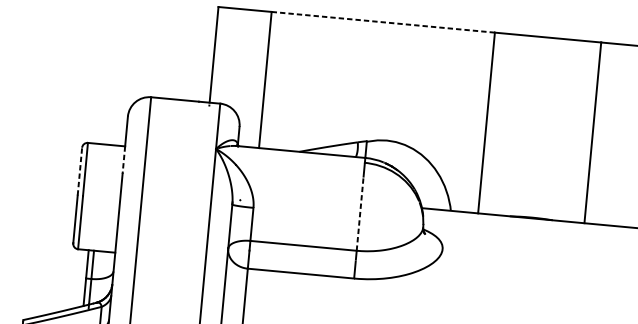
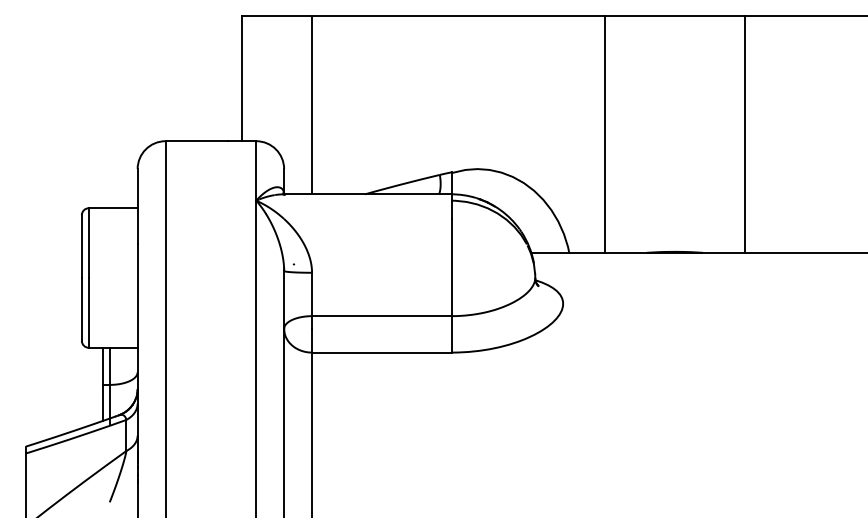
line: (384, 22) -> (459, 15), dashed -> solid
line: (123, 160) -> (137, 226), dashed -> solid
line: (79, 171) -> (81, 246), dashed -> solid
line: (360, 213) -> (451, 267), dashed -> solid

